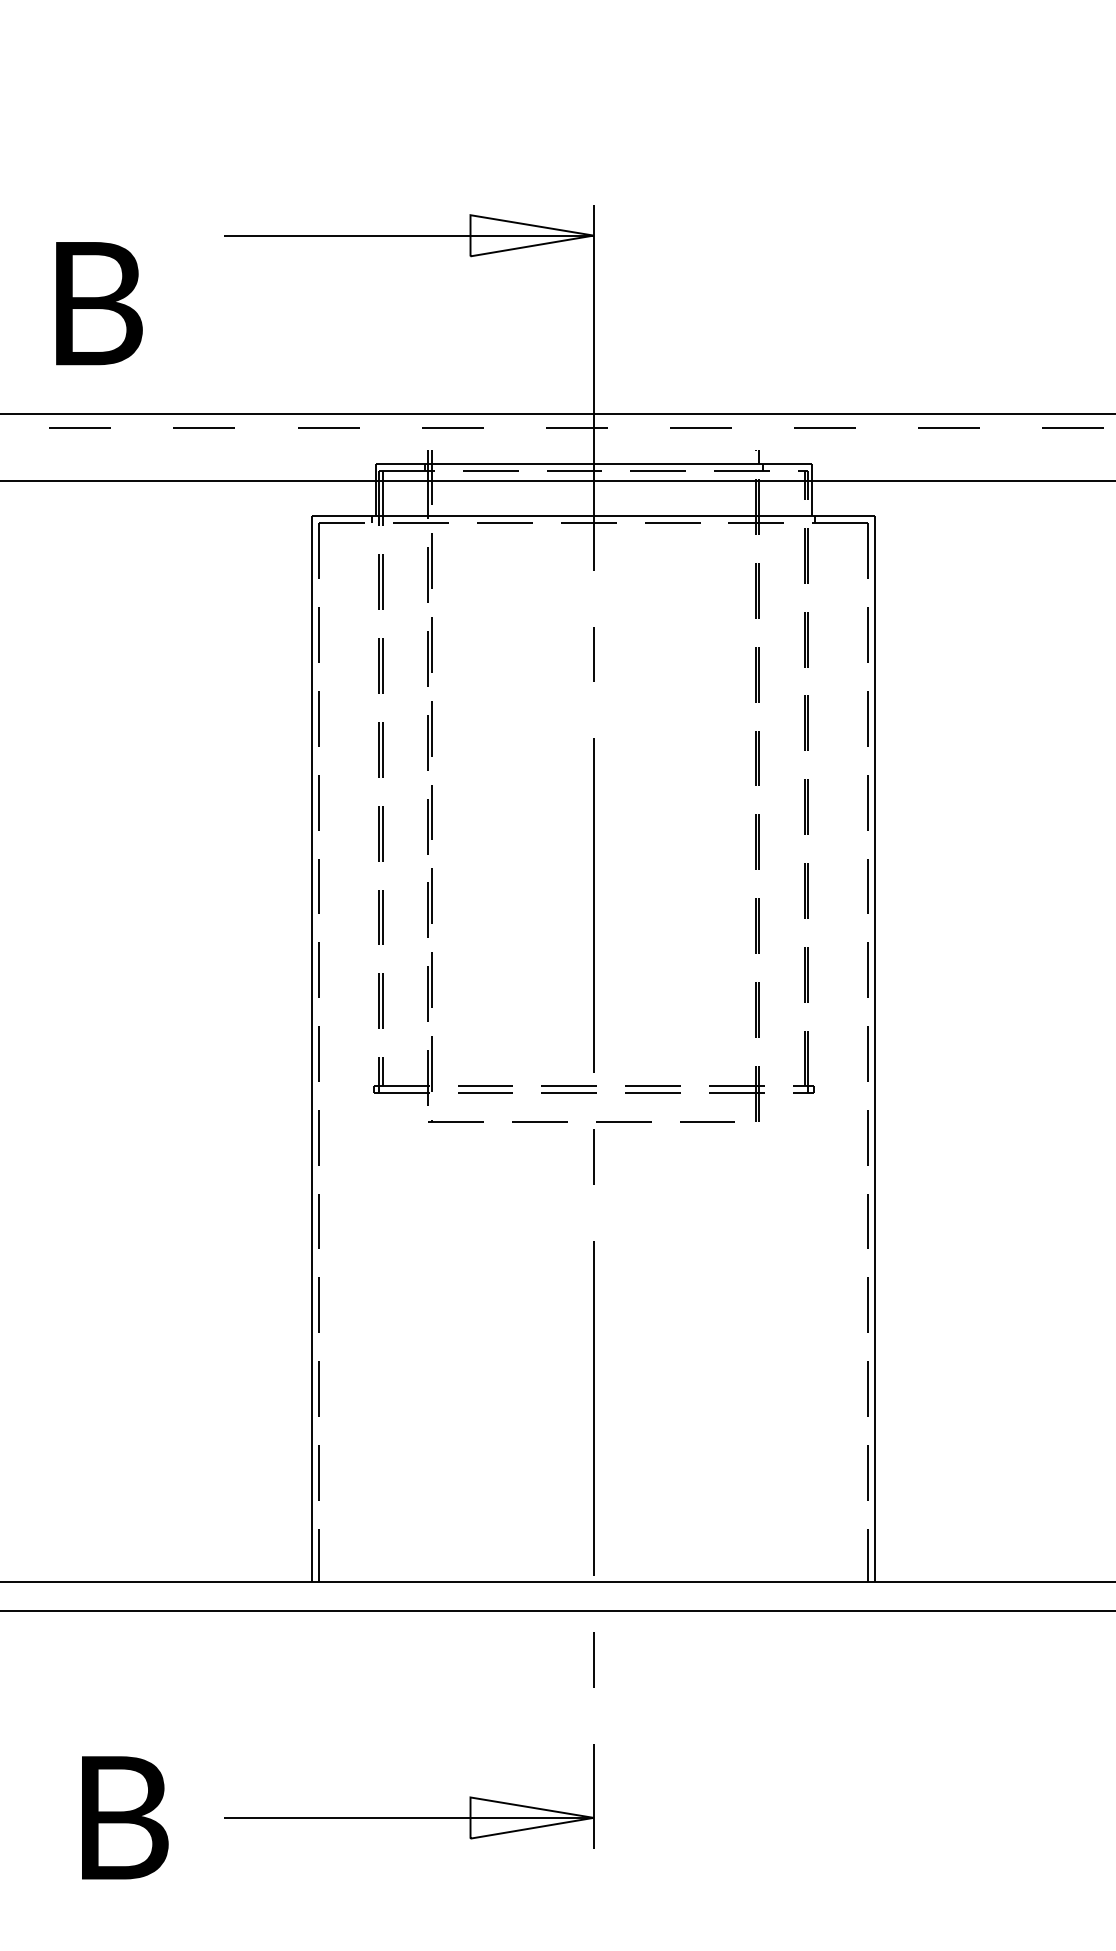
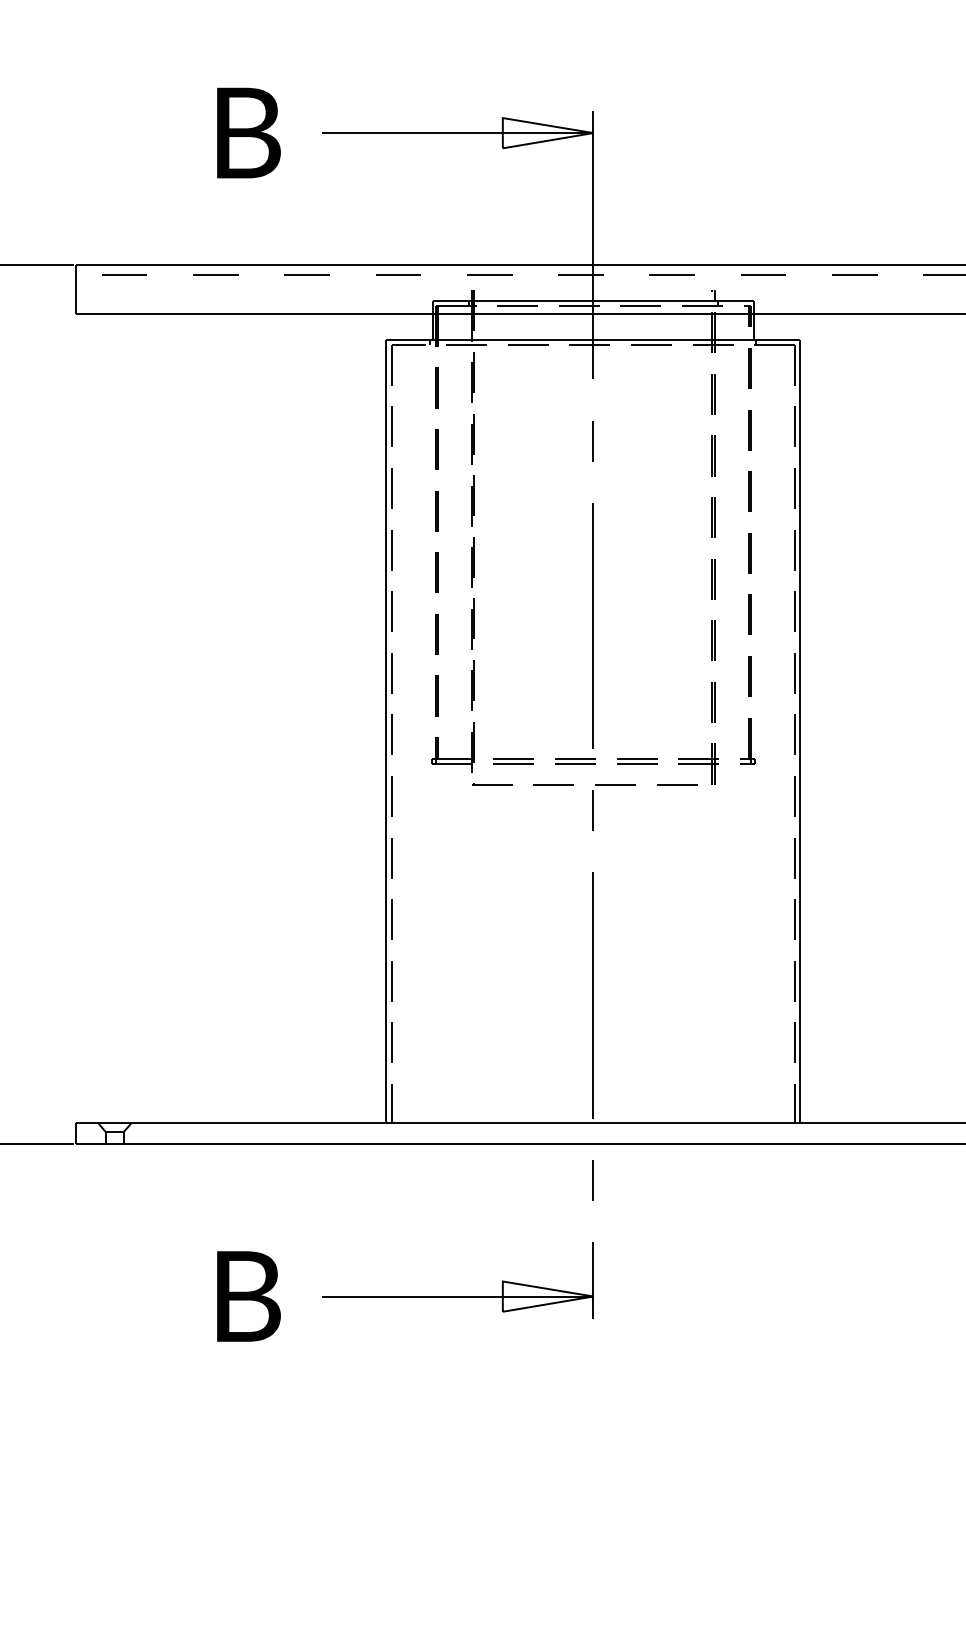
text: (98, 302) -> (248, 132), moved

